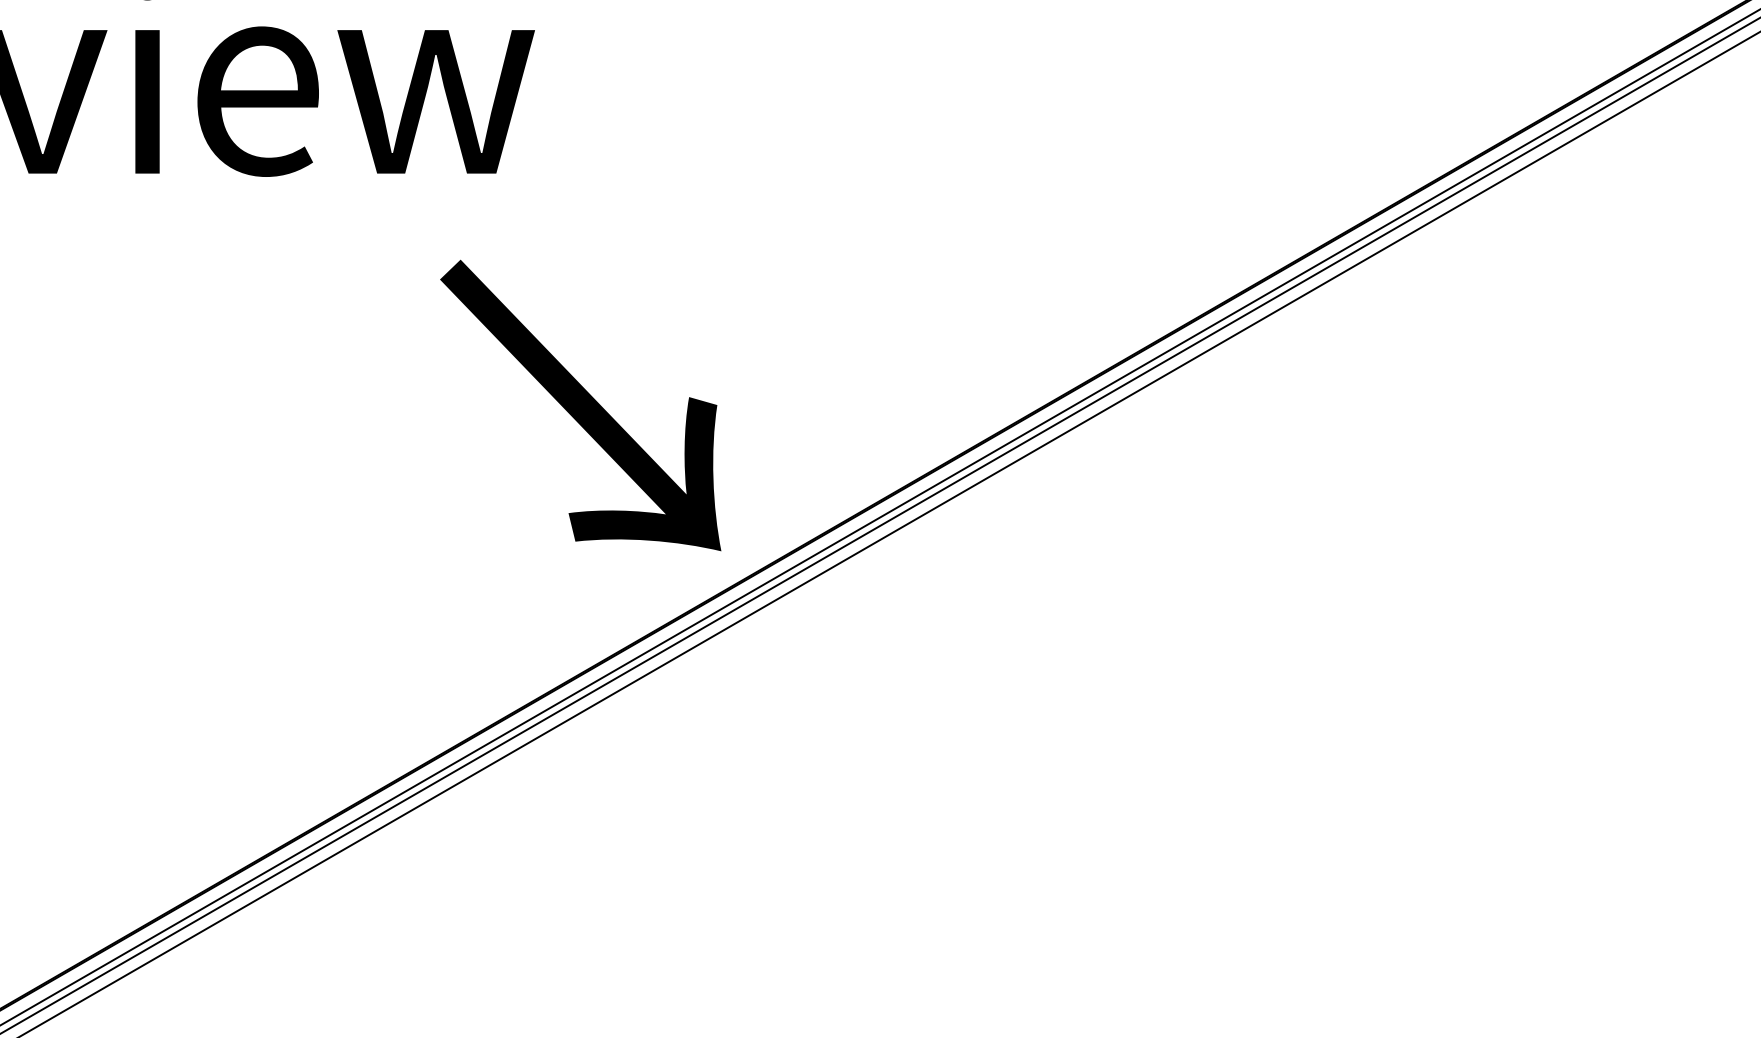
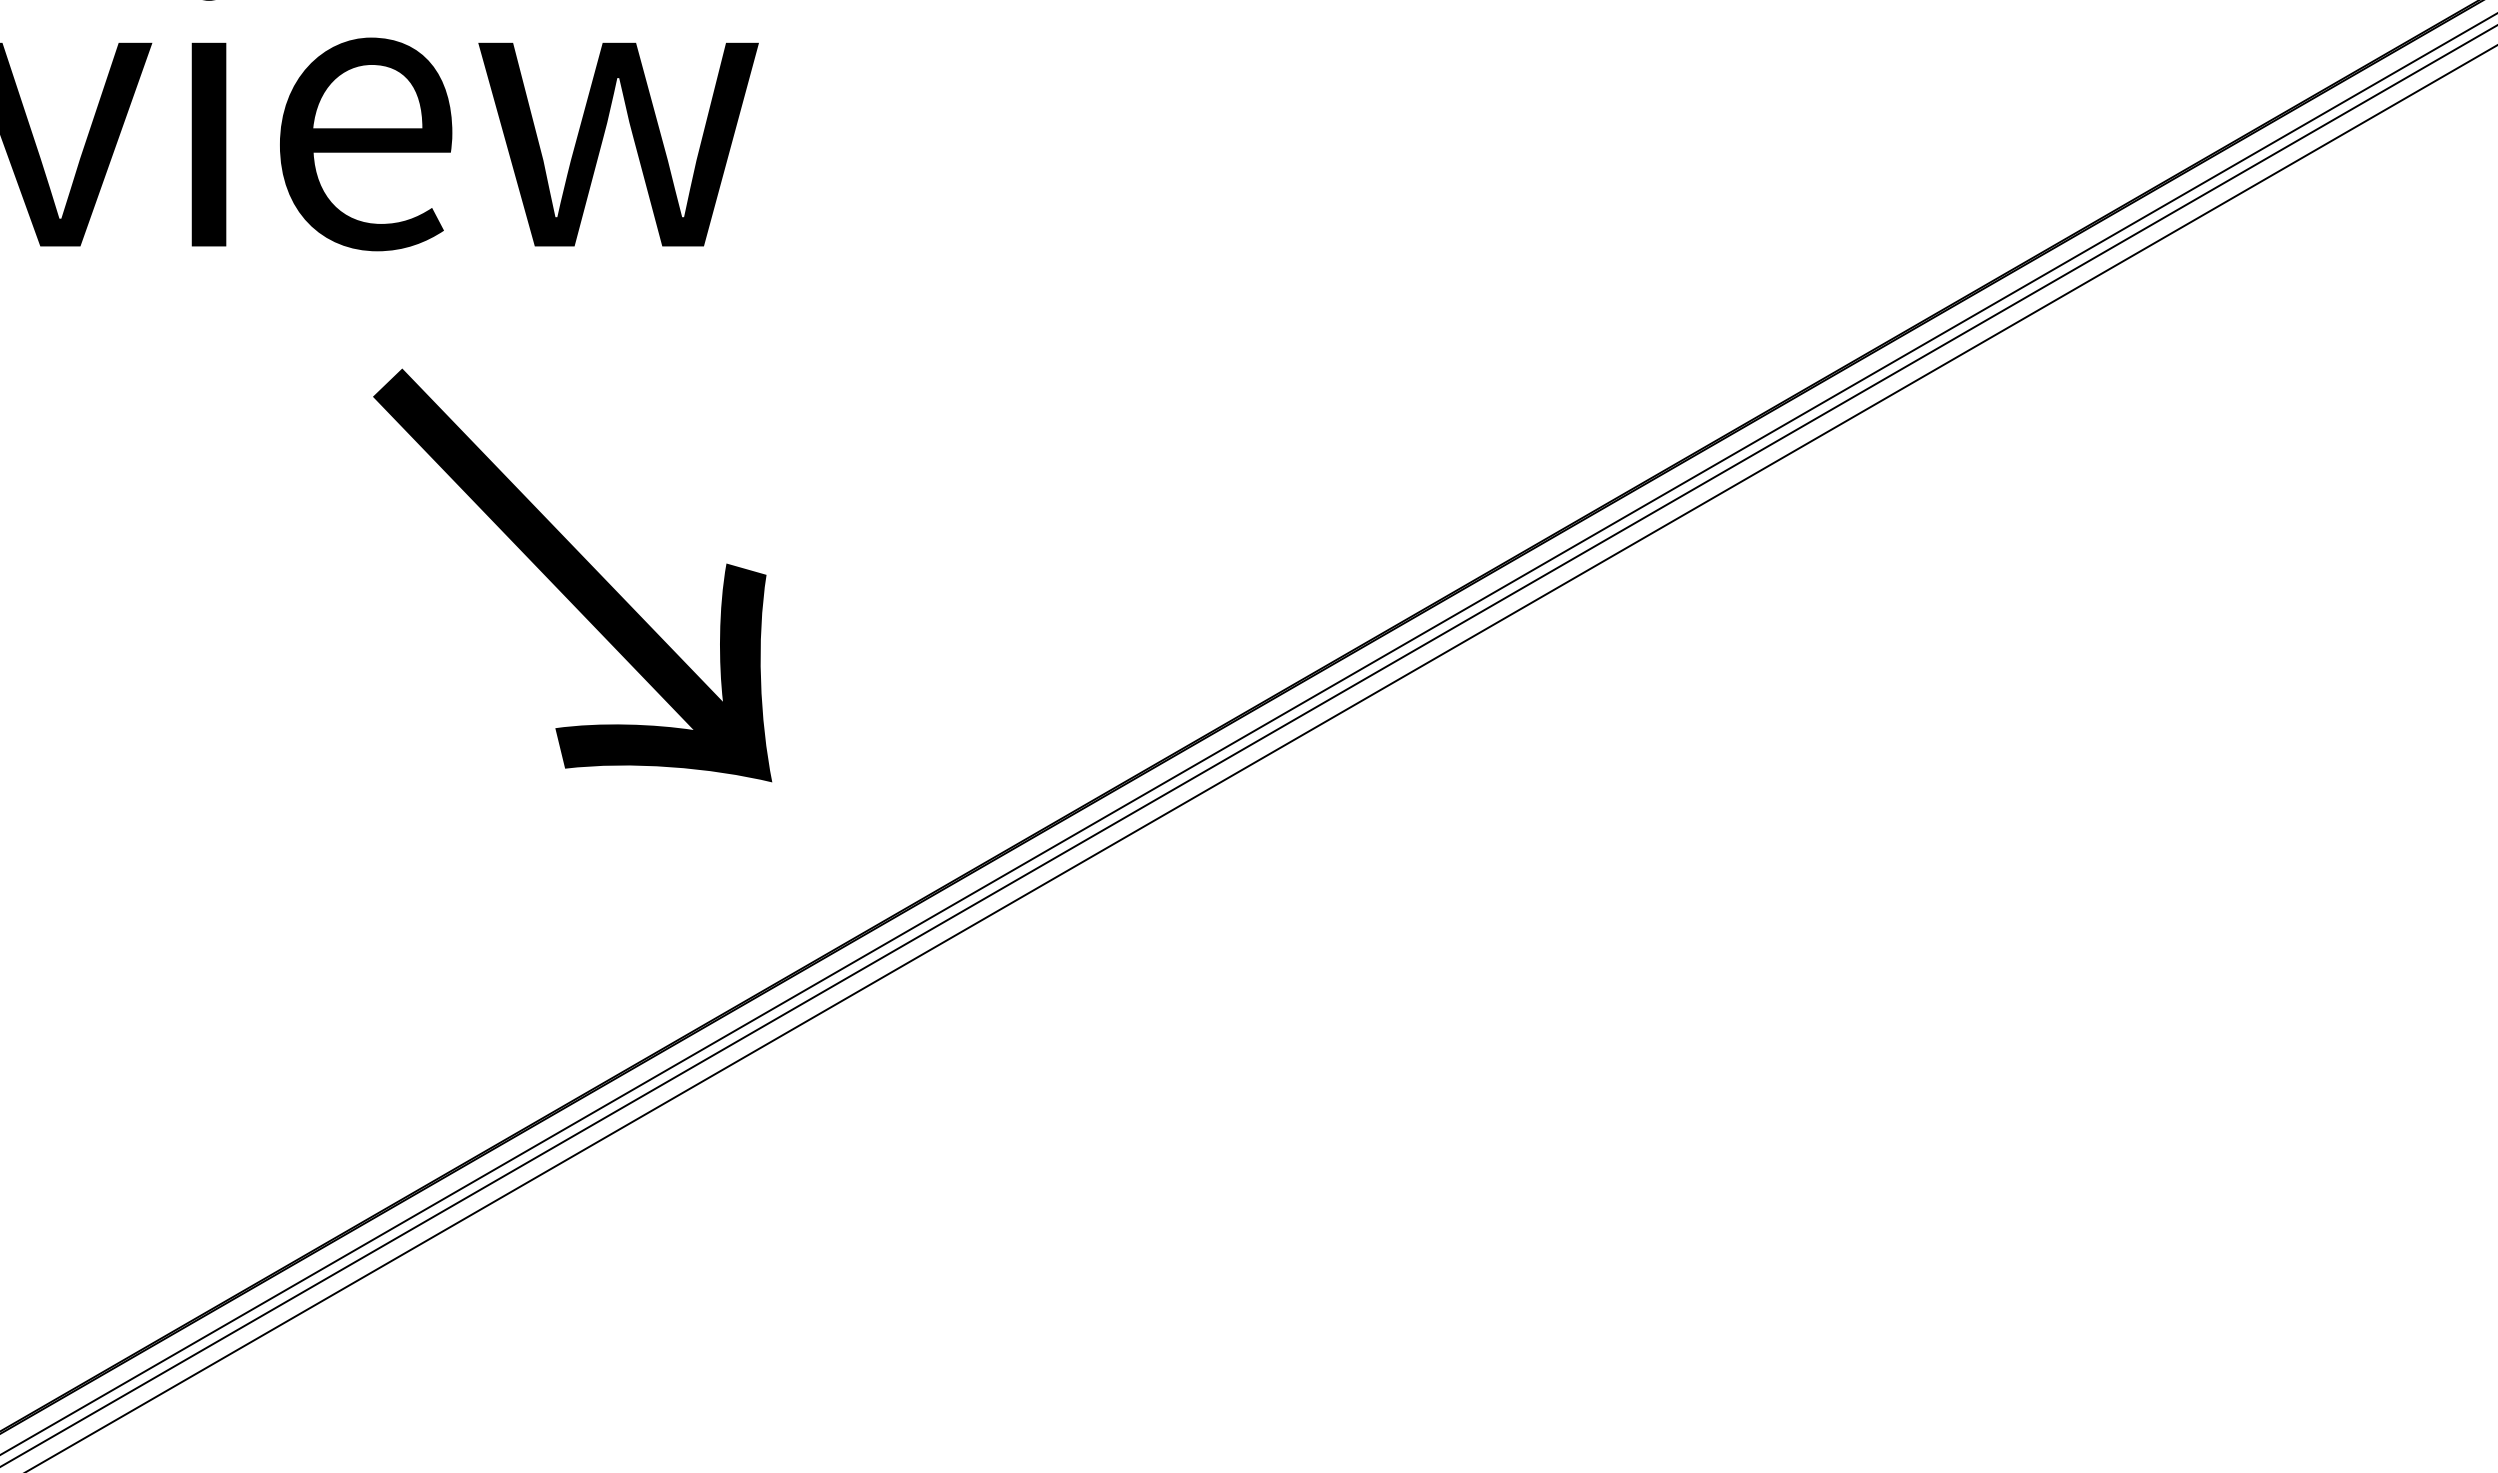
text: (580, 405) -> (572, 575), moved

